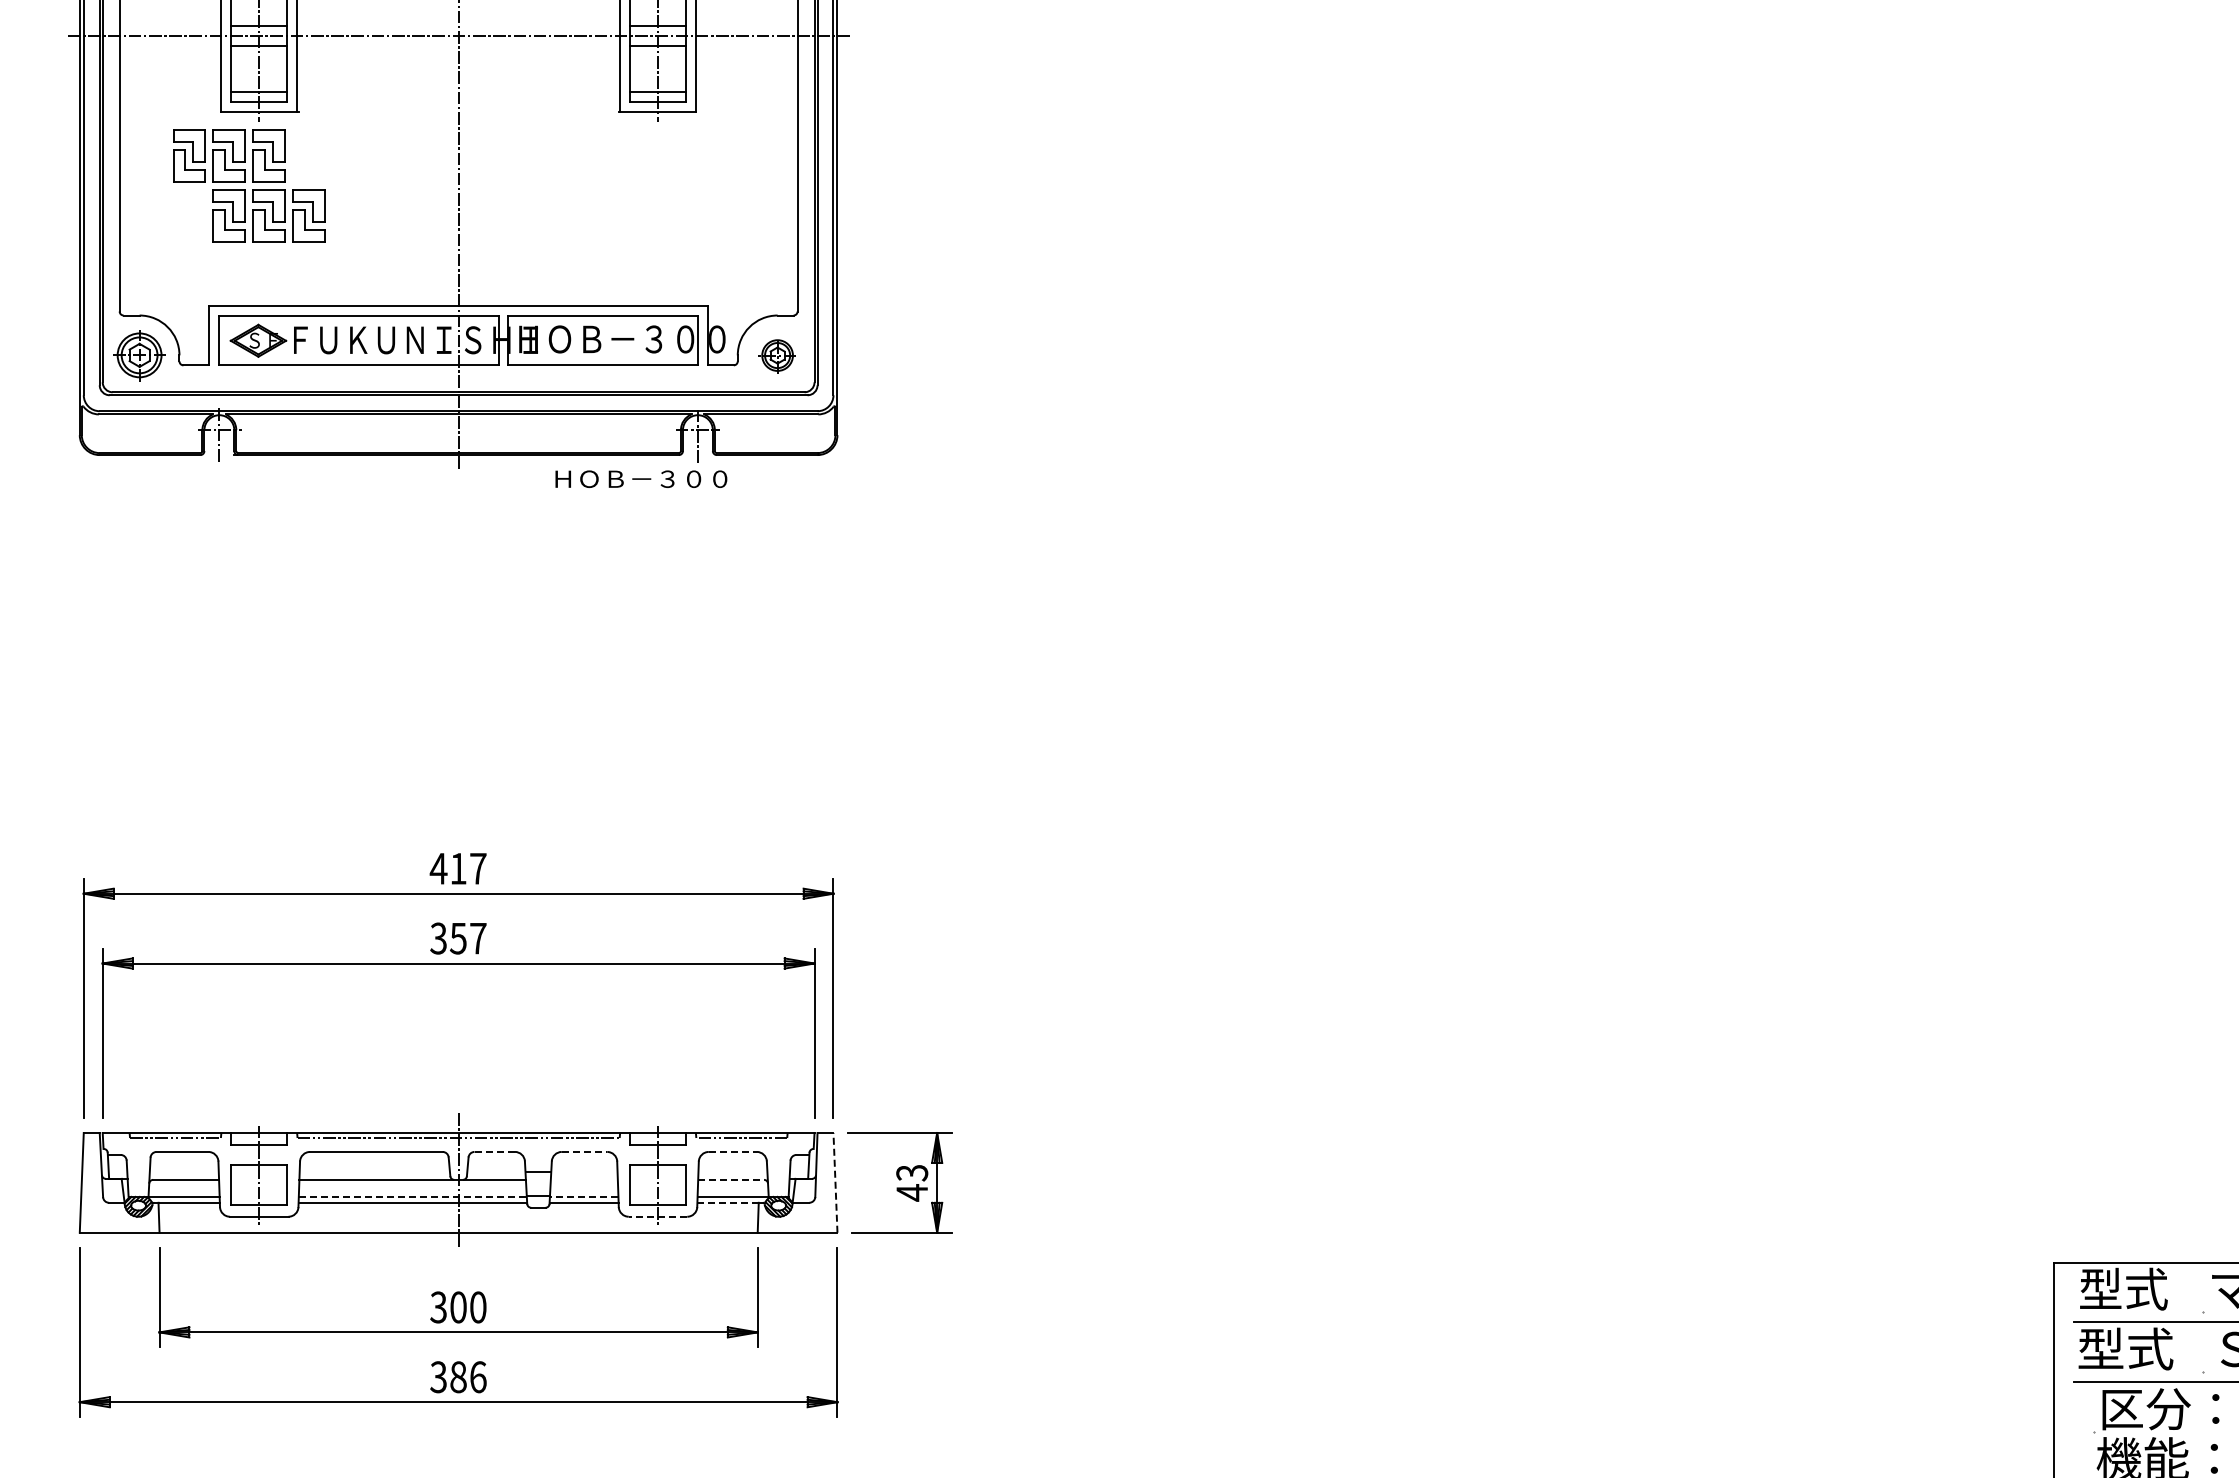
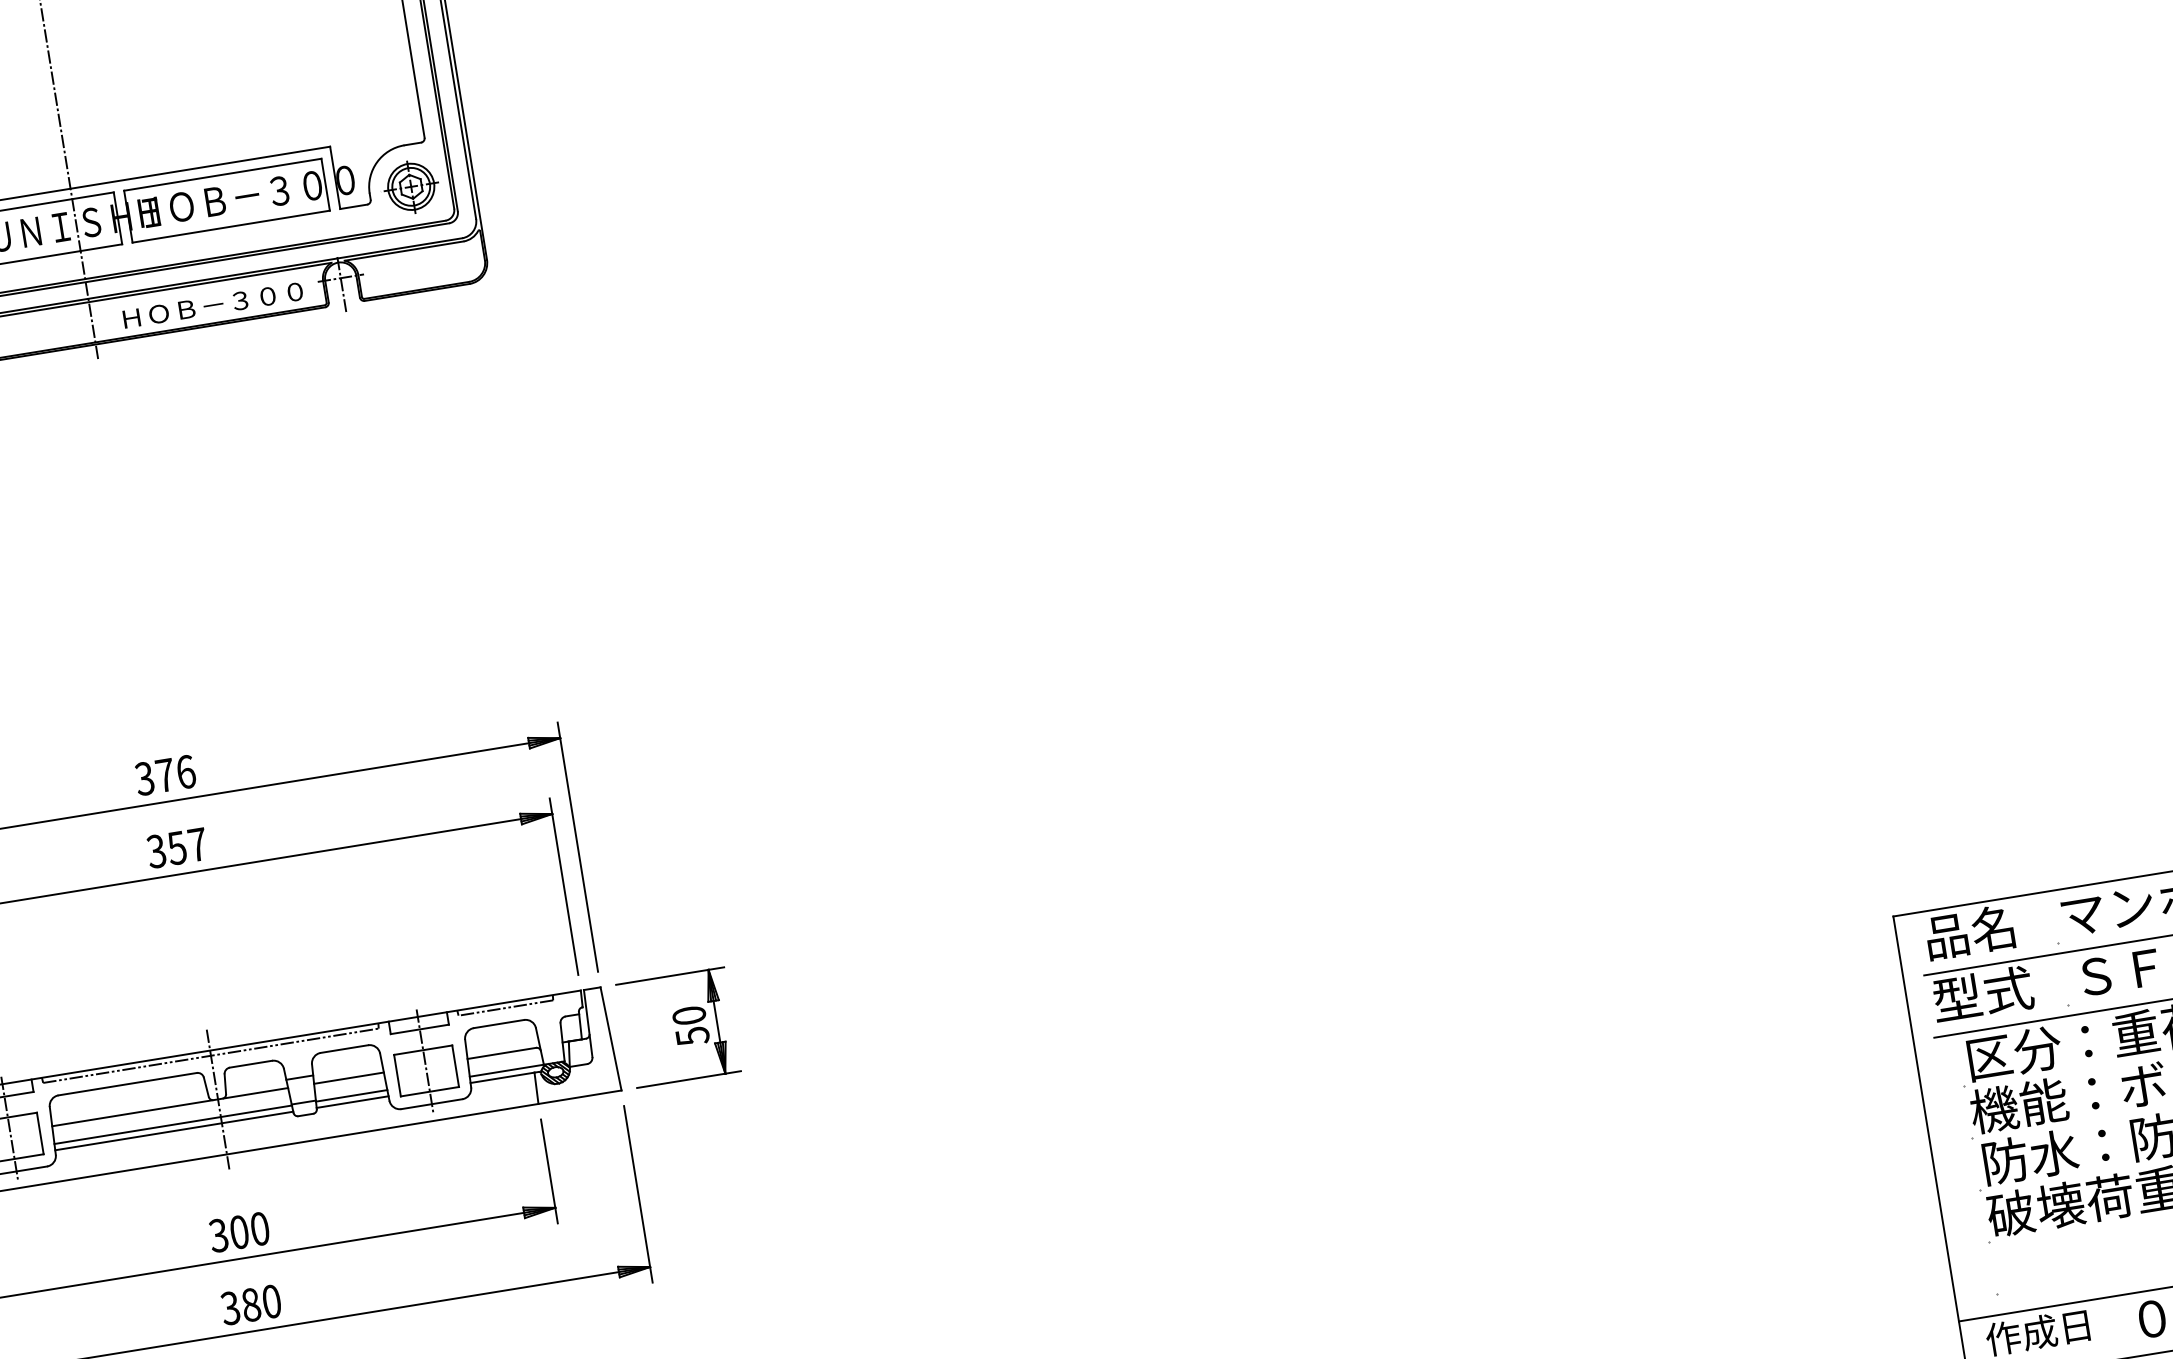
part: (777, 355) -> (411, 186), size x1.43
text: (641, 478) -> (213, 304), moved
text: (457, 868) -> (164, 775), 417 -> 376
line: (495, 1151) -> (251, 1063), dashed -> solid
line: (584, 1151) -> (344, 1048), dashed -> solid
line: (733, 1151) -> (499, 1023), dashed -> solid
line: (583, 1179) -> (348, 1077), added
line: (731, 1179) -> (502, 1052), dashed -> solid
line: (835, 1182) -> (611, 1038), dashed -> solid
text: (912, 1182) -> (691, 1025), 43 -> 50
line: (413, 1196) -> (173, 1124), dashed -> solid
line: (583, 1196) -> (350, 1095), dashed -> solid
line: (728, 1202) -> (502, 1077), dashed -> solid
line: (657, 1216) -> (431, 1103), dashed -> solid
text: (2123, 1288) -> (1970, 931), 型式 -> 品名
text: (478, 1377) -> (272, 1301), 386 -> 380

